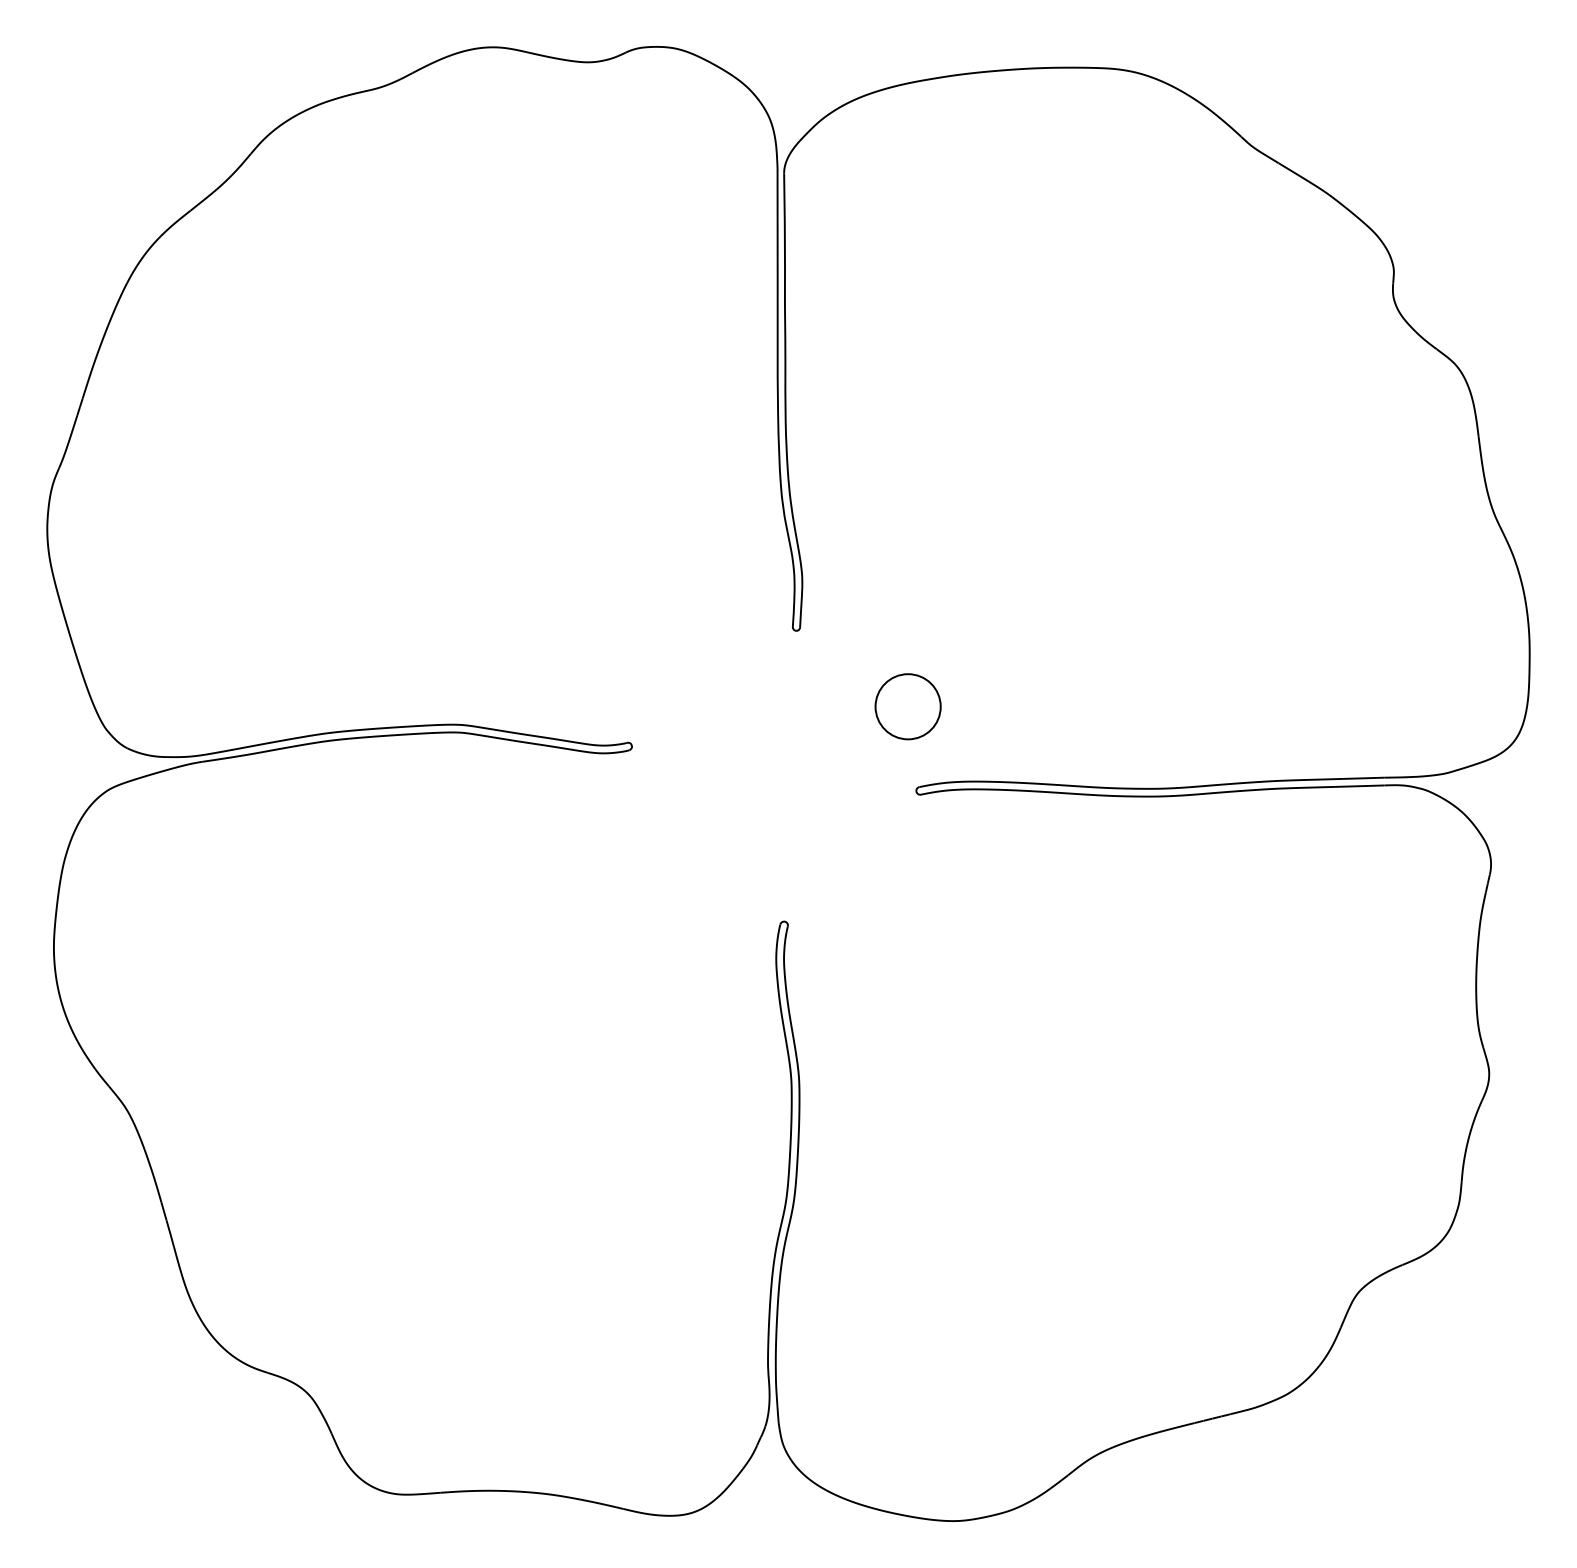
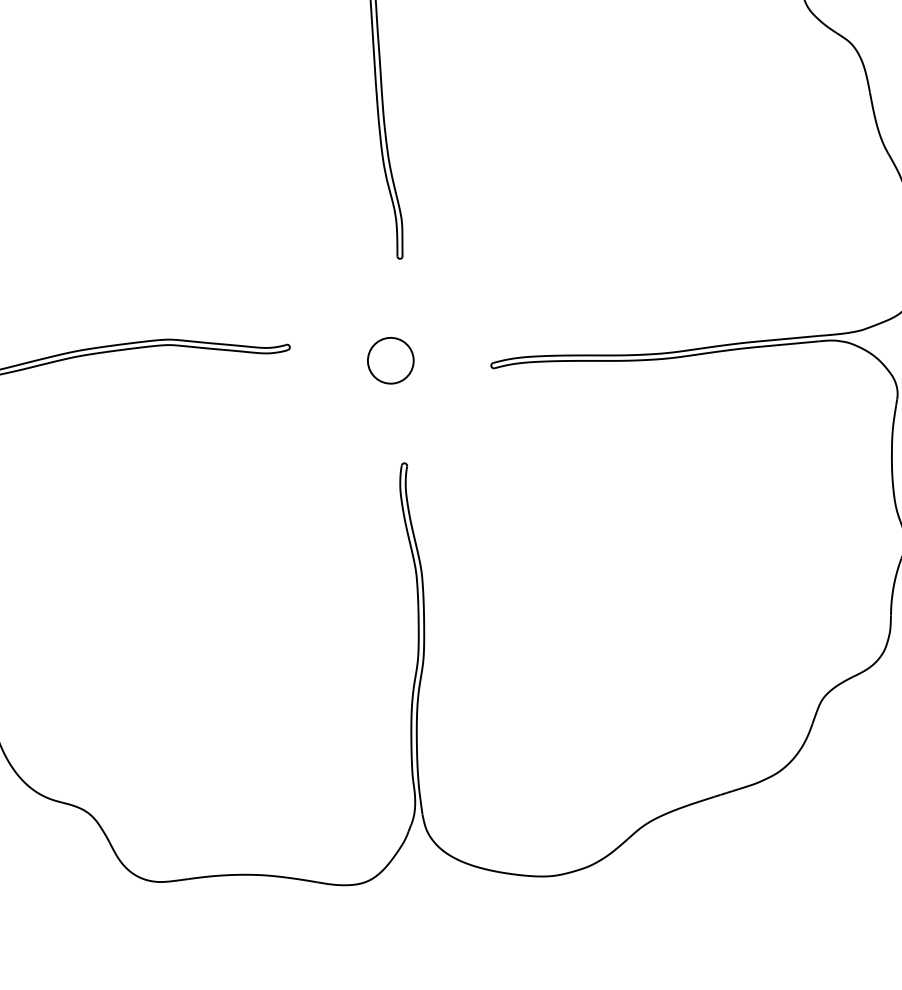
circle: (907, 706) -> (390, 360), moved

